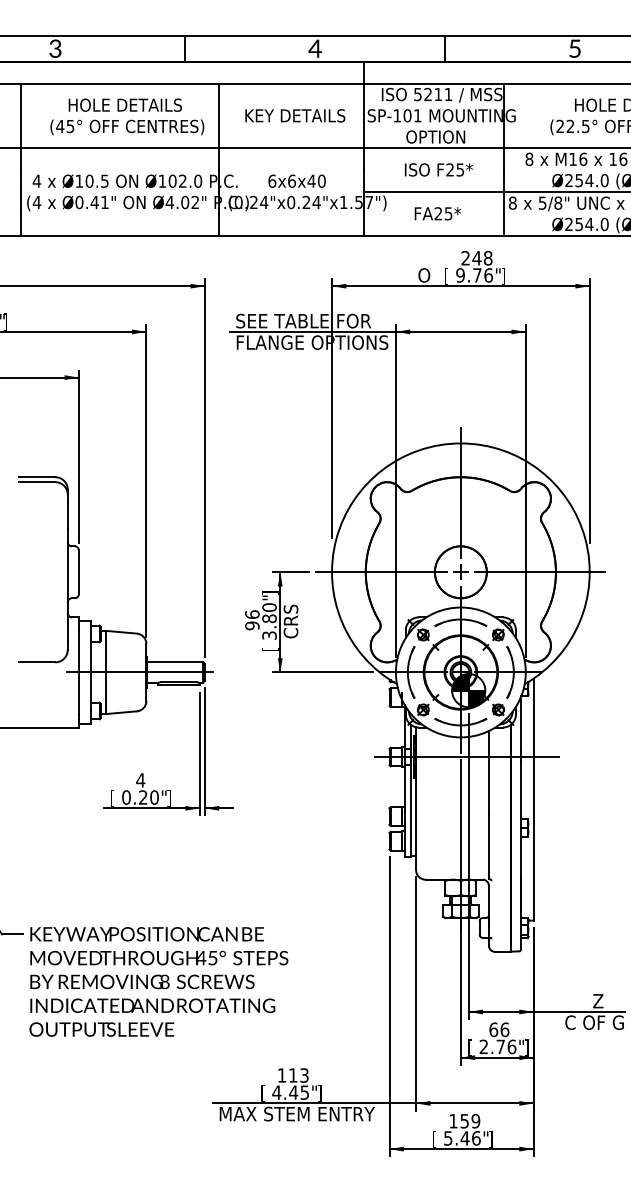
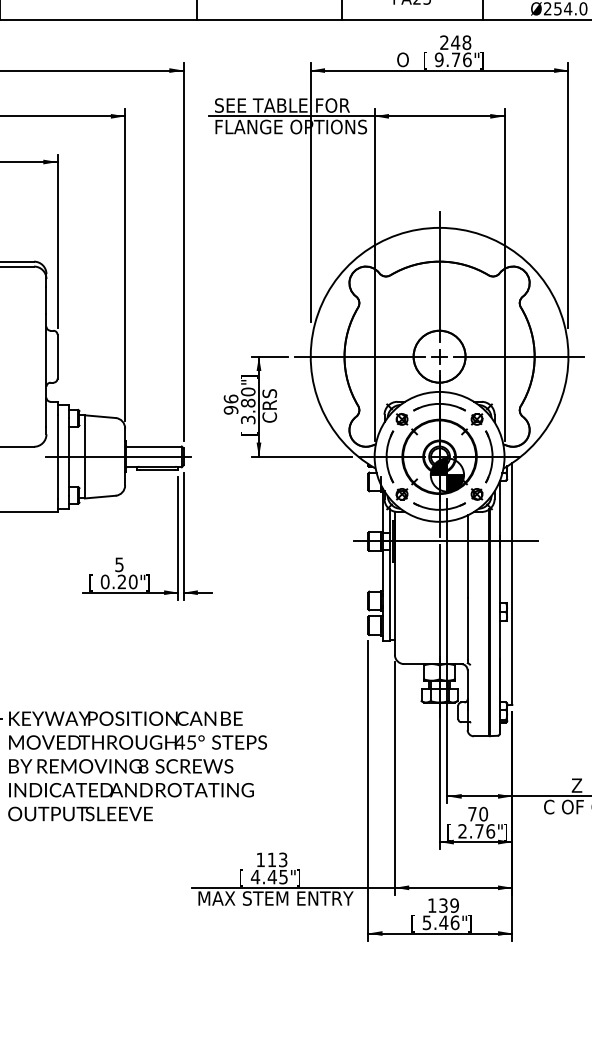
text: (140, 780) -> (119, 564), 4 -> 5
text: (499, 1029) -> (478, 813), 66 -> 70
text: (464, 1120) -> (443, 904), 159 -> 139

